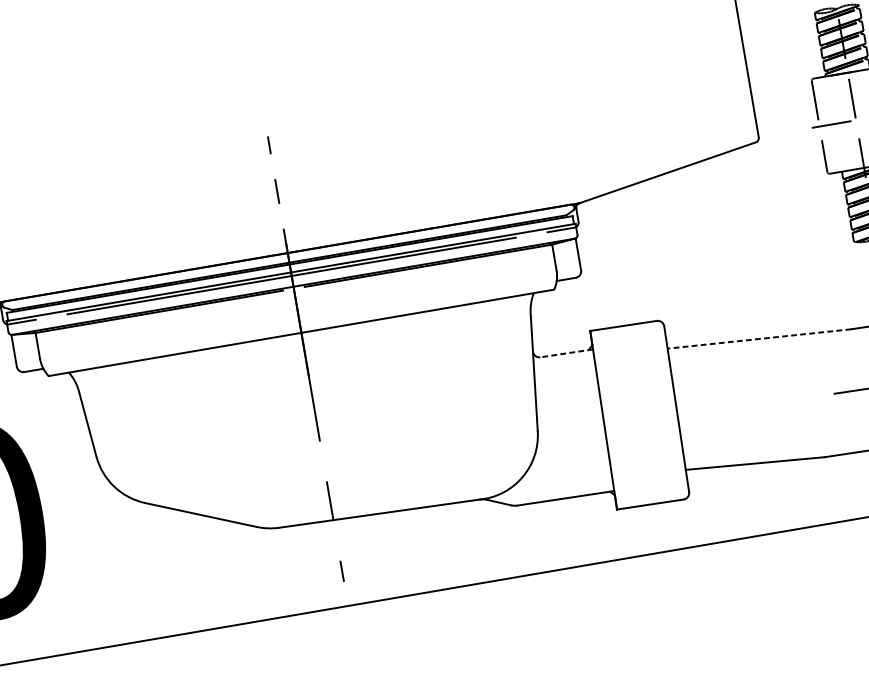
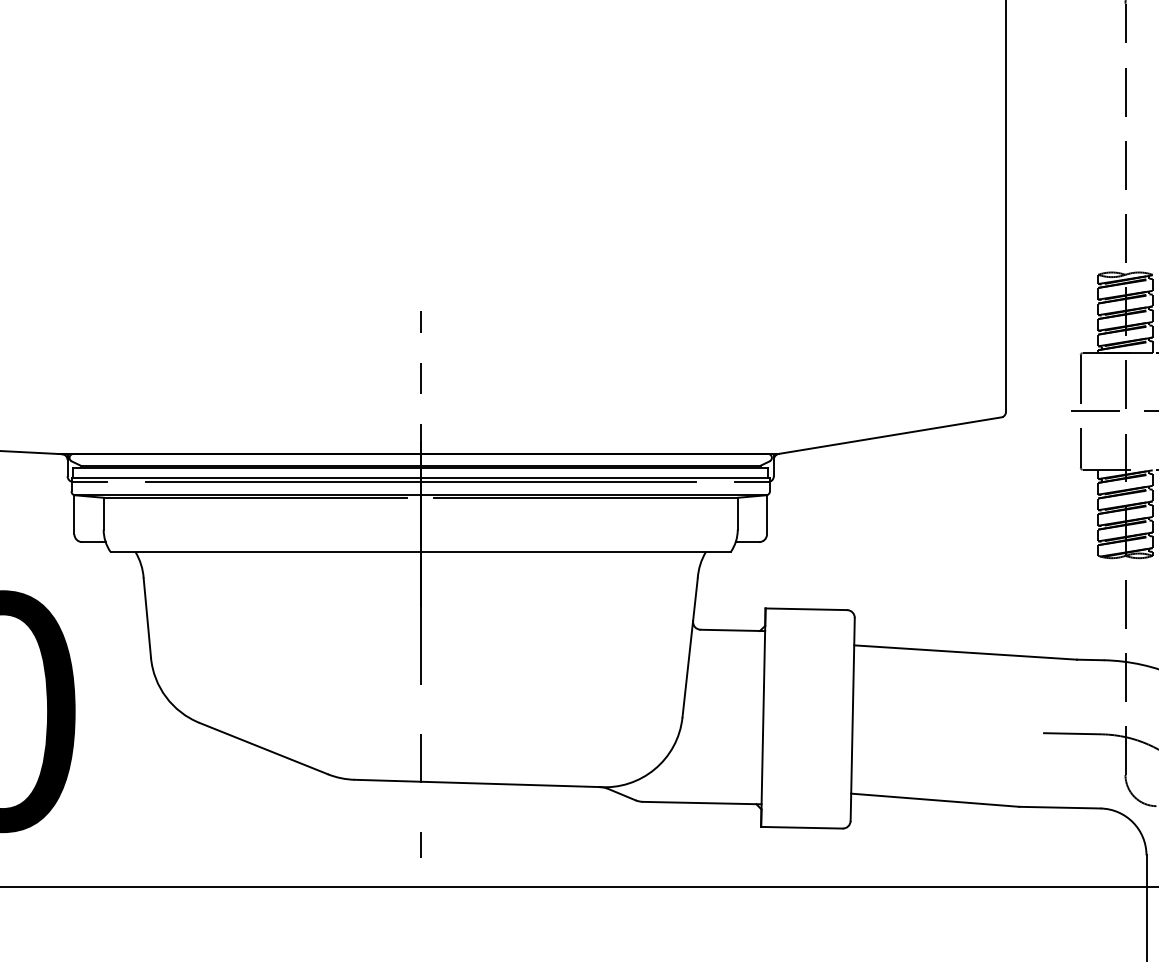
line: (759, 338) -> (965, 652), dashed -> solid
line: (566, 353) -> (732, 630), dashed -> solid

